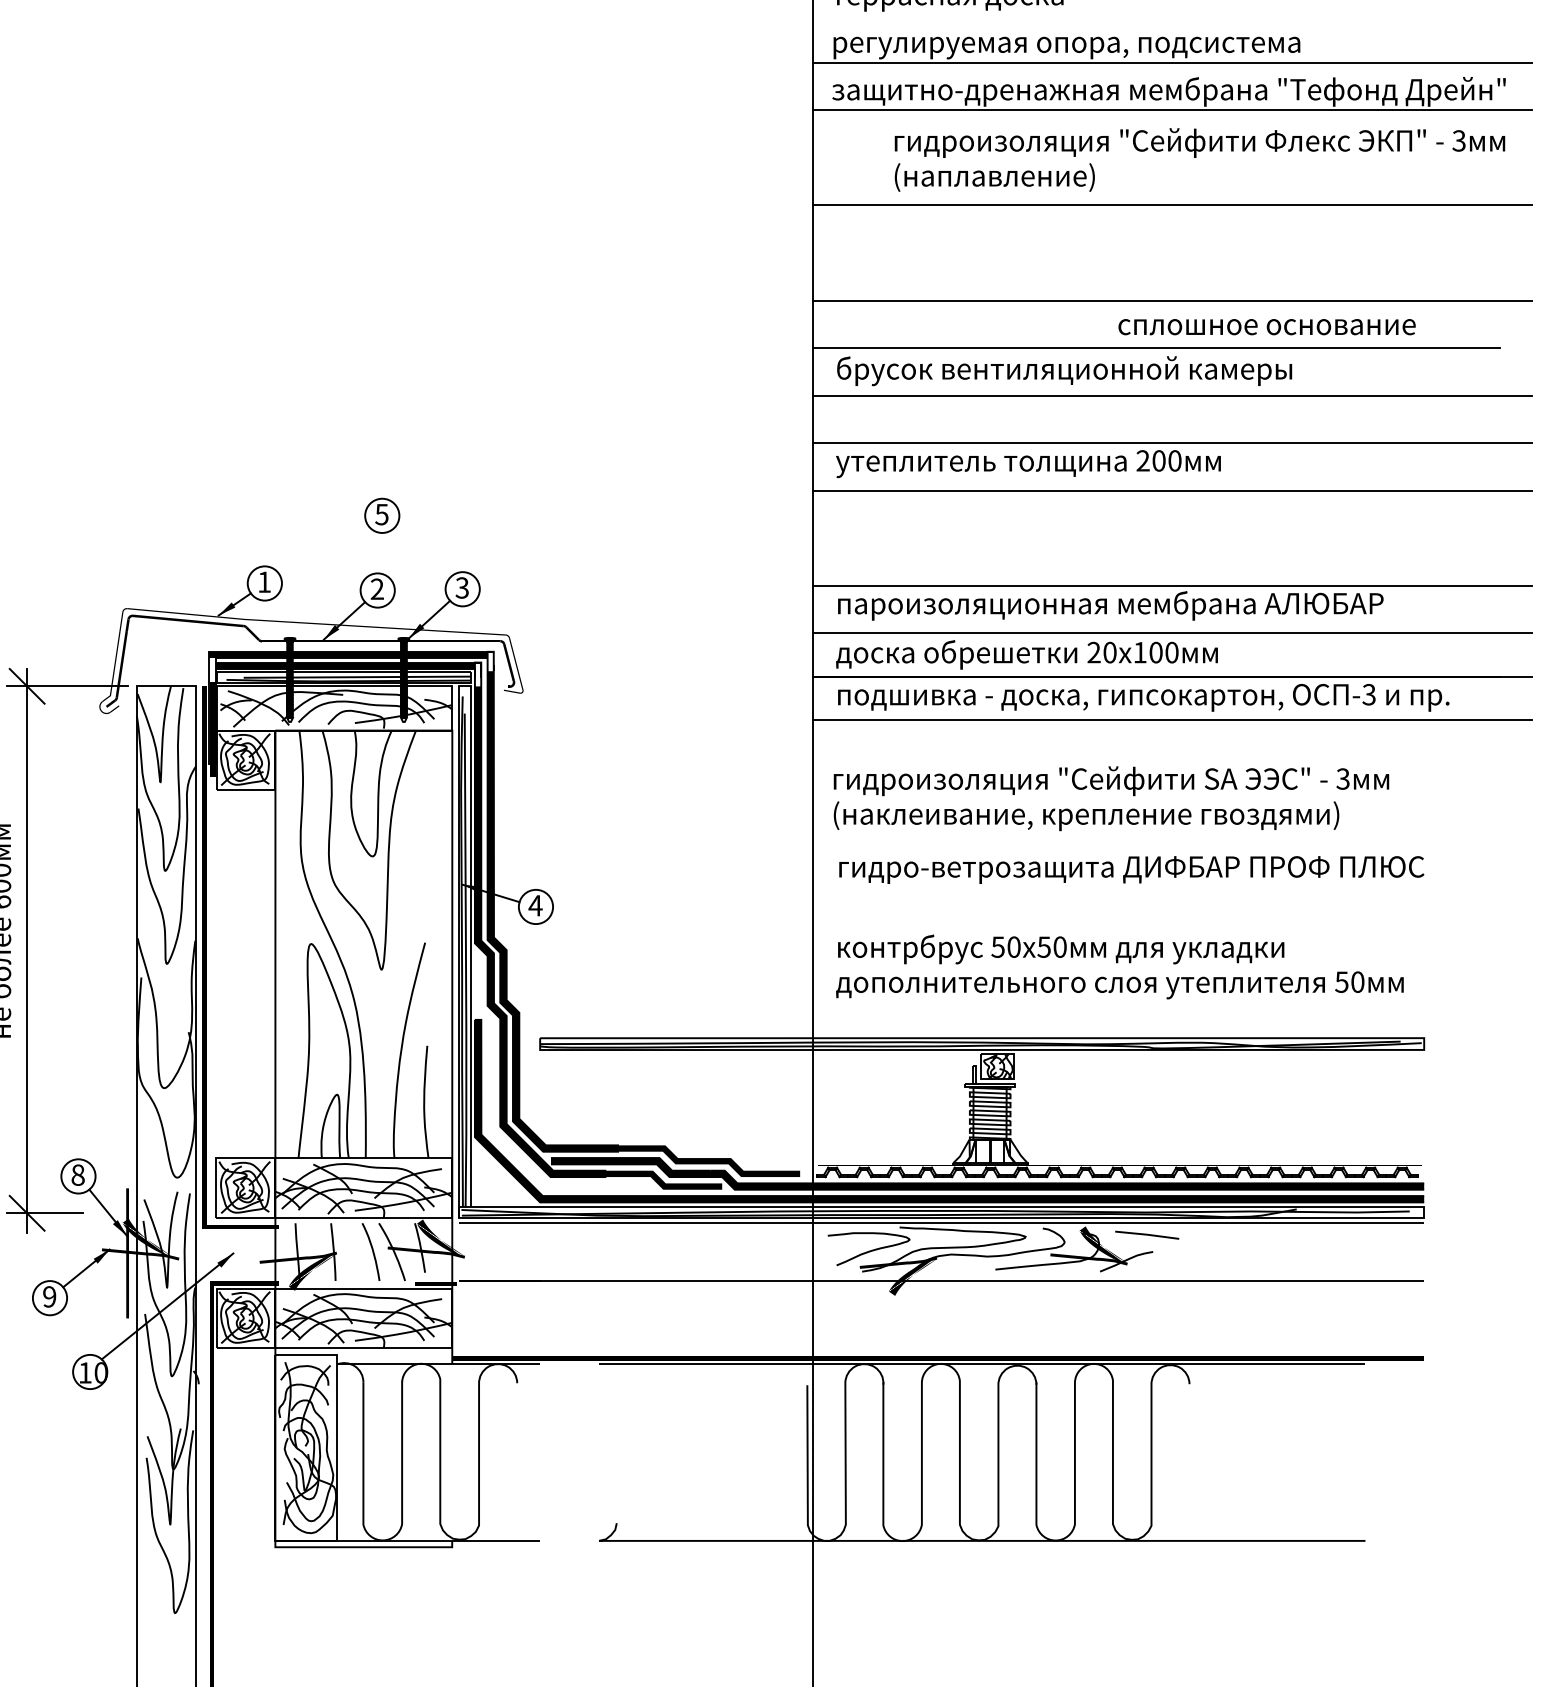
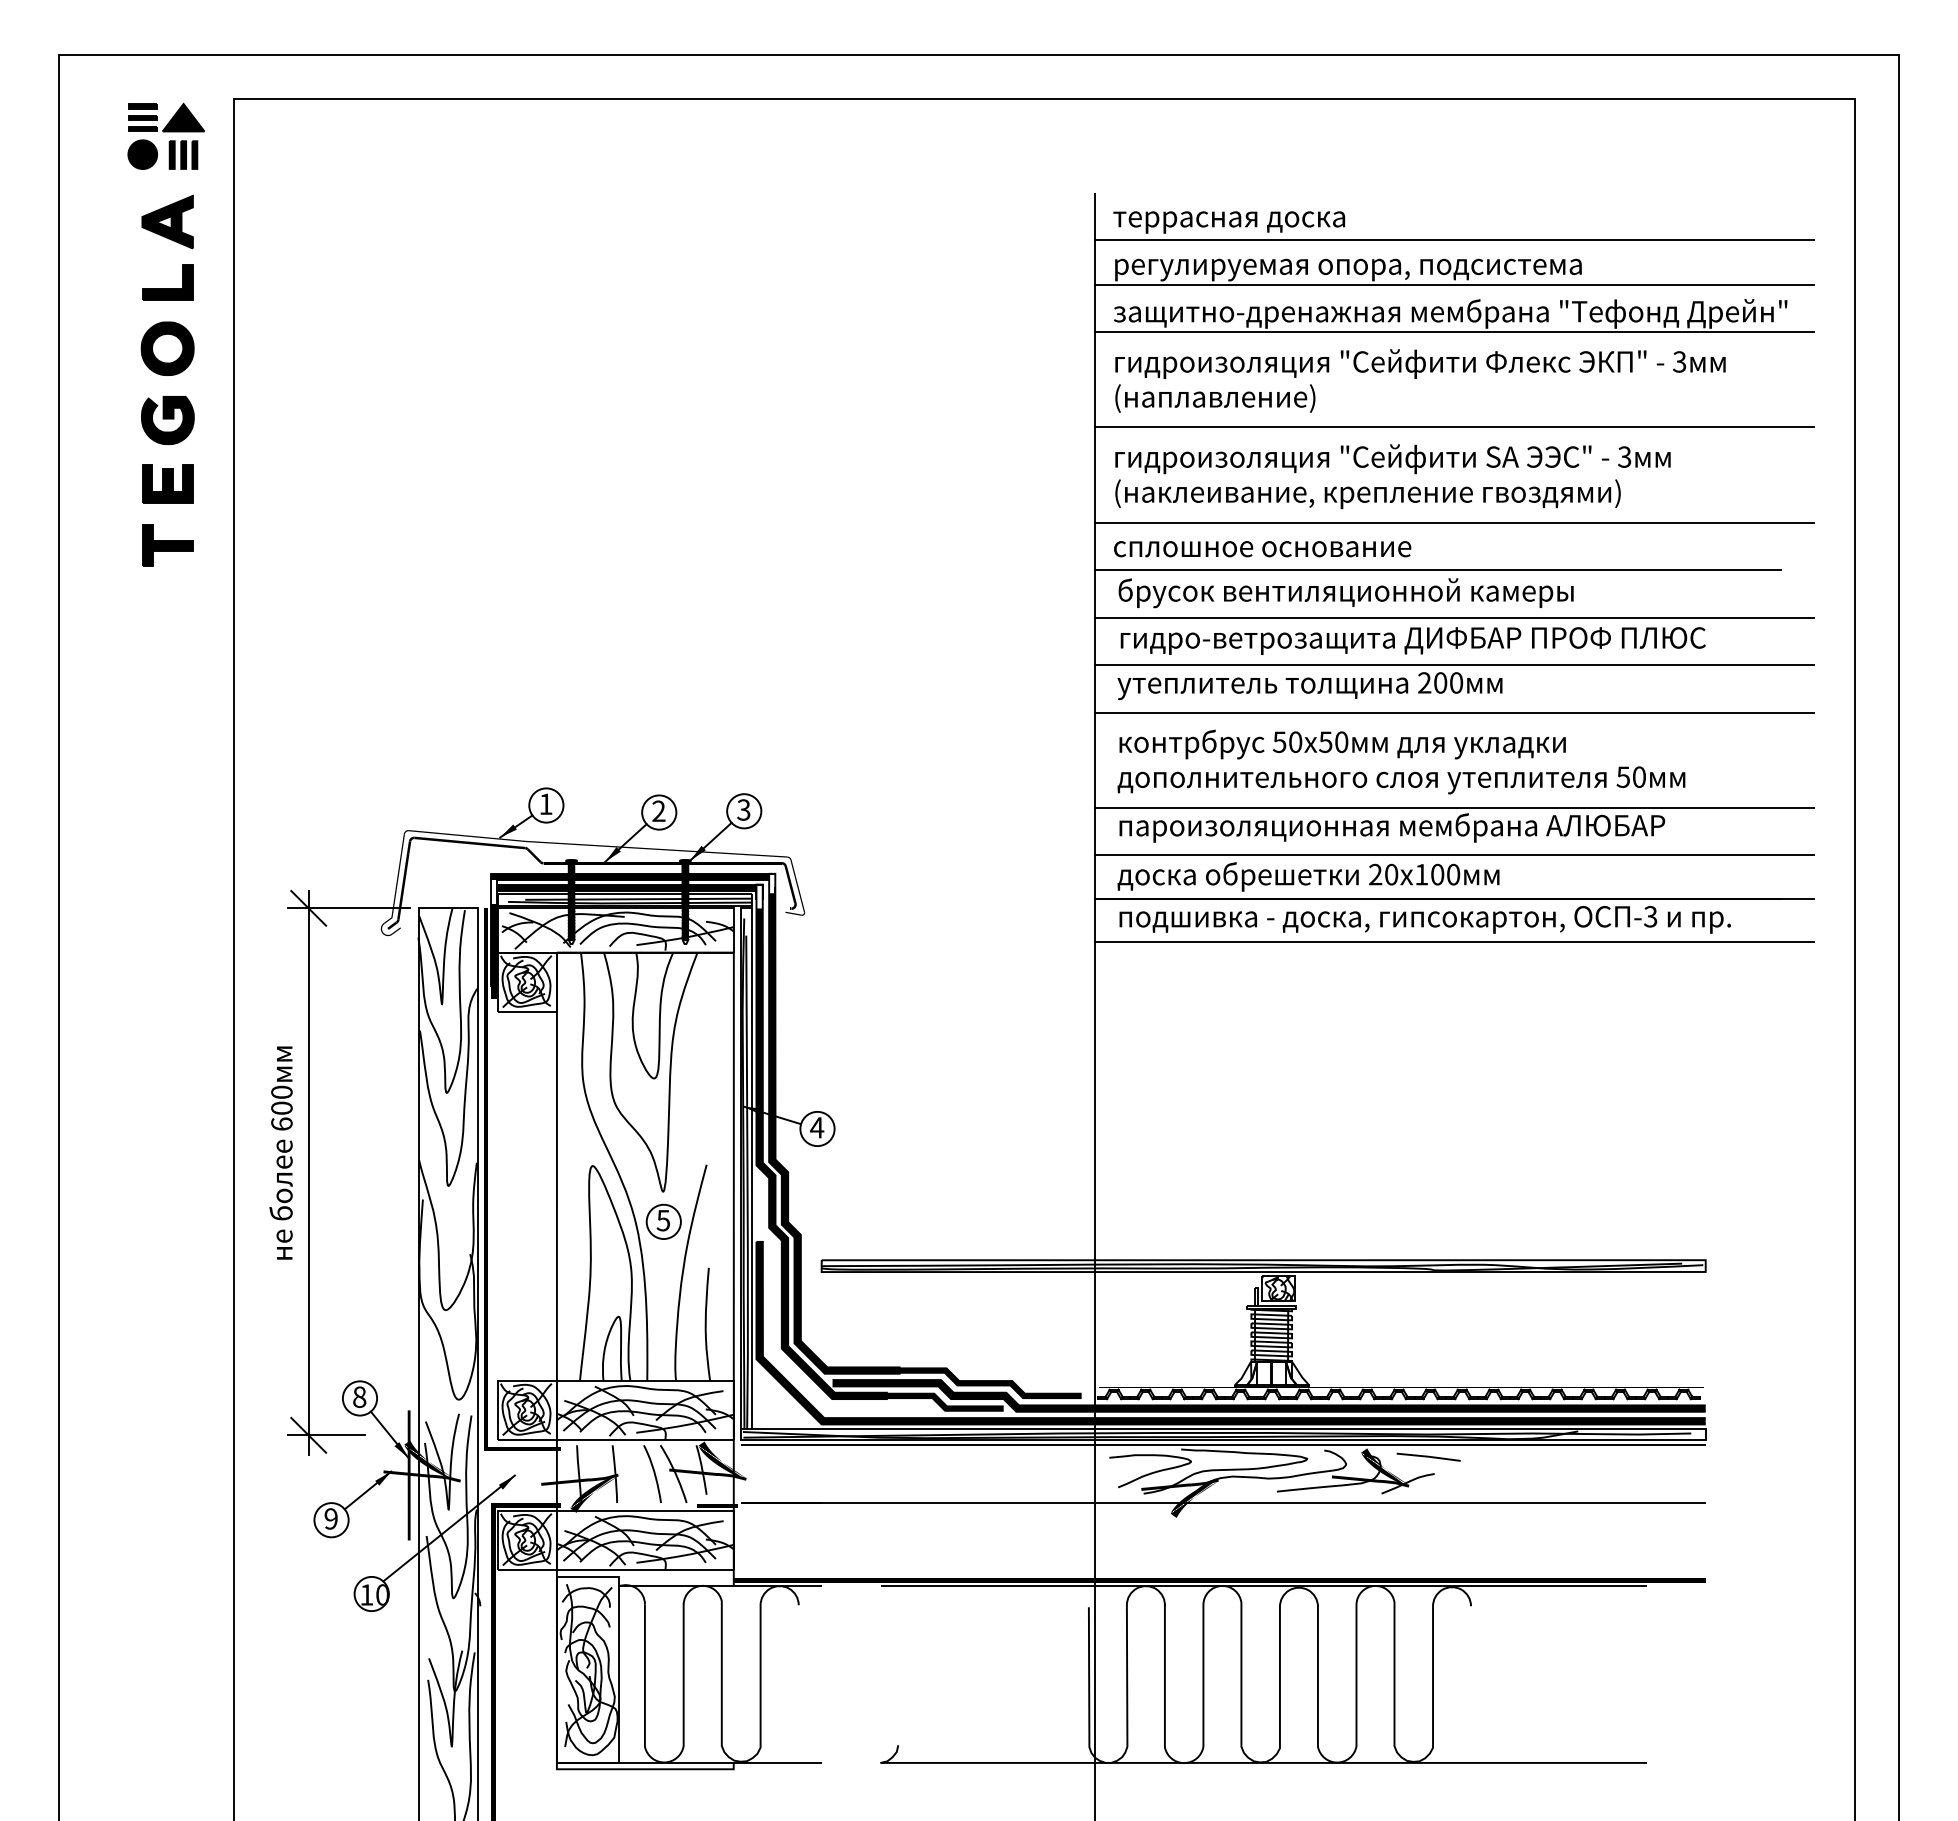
line: (1171, 18) -> (1453, 240), added
text: (1199, 159) -> (1420, 380), moved
text: (1266, 327) -> (1262, 549), moved
part: (381, 515) -> (663, 1221), moved
text: (1110, 798) -> (1392, 476), moved
text: (1130, 869) -> (1412, 640), moved
text: (1119, 966) -> (1401, 761), moved

